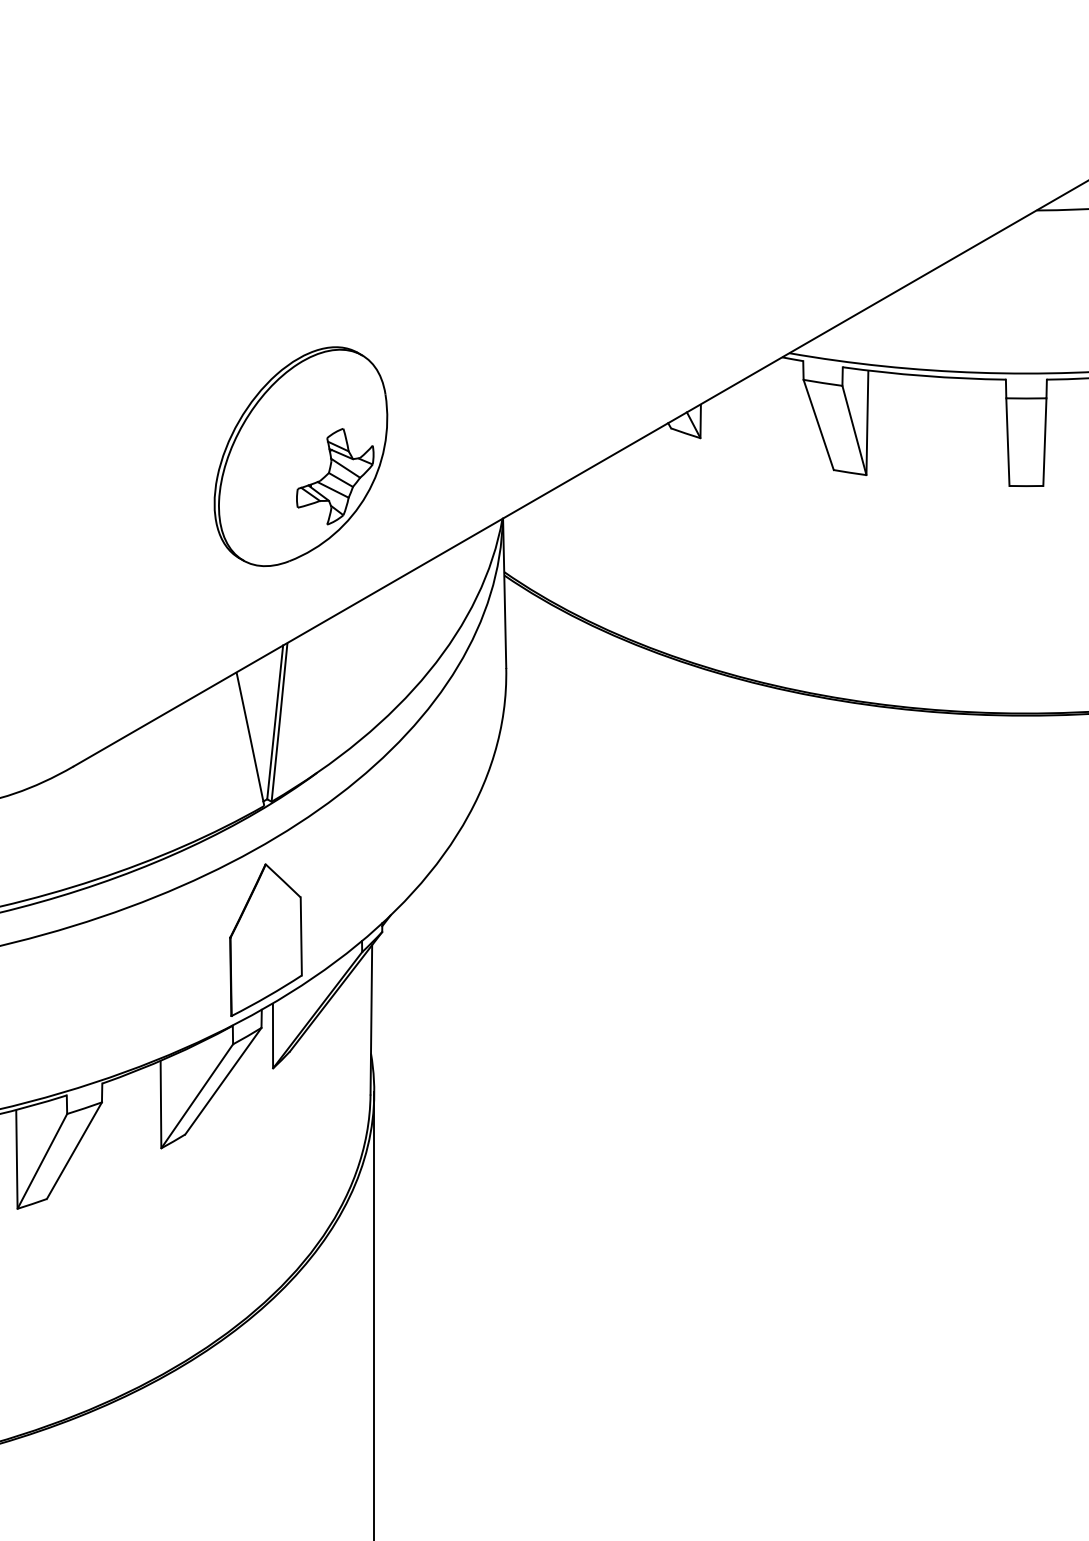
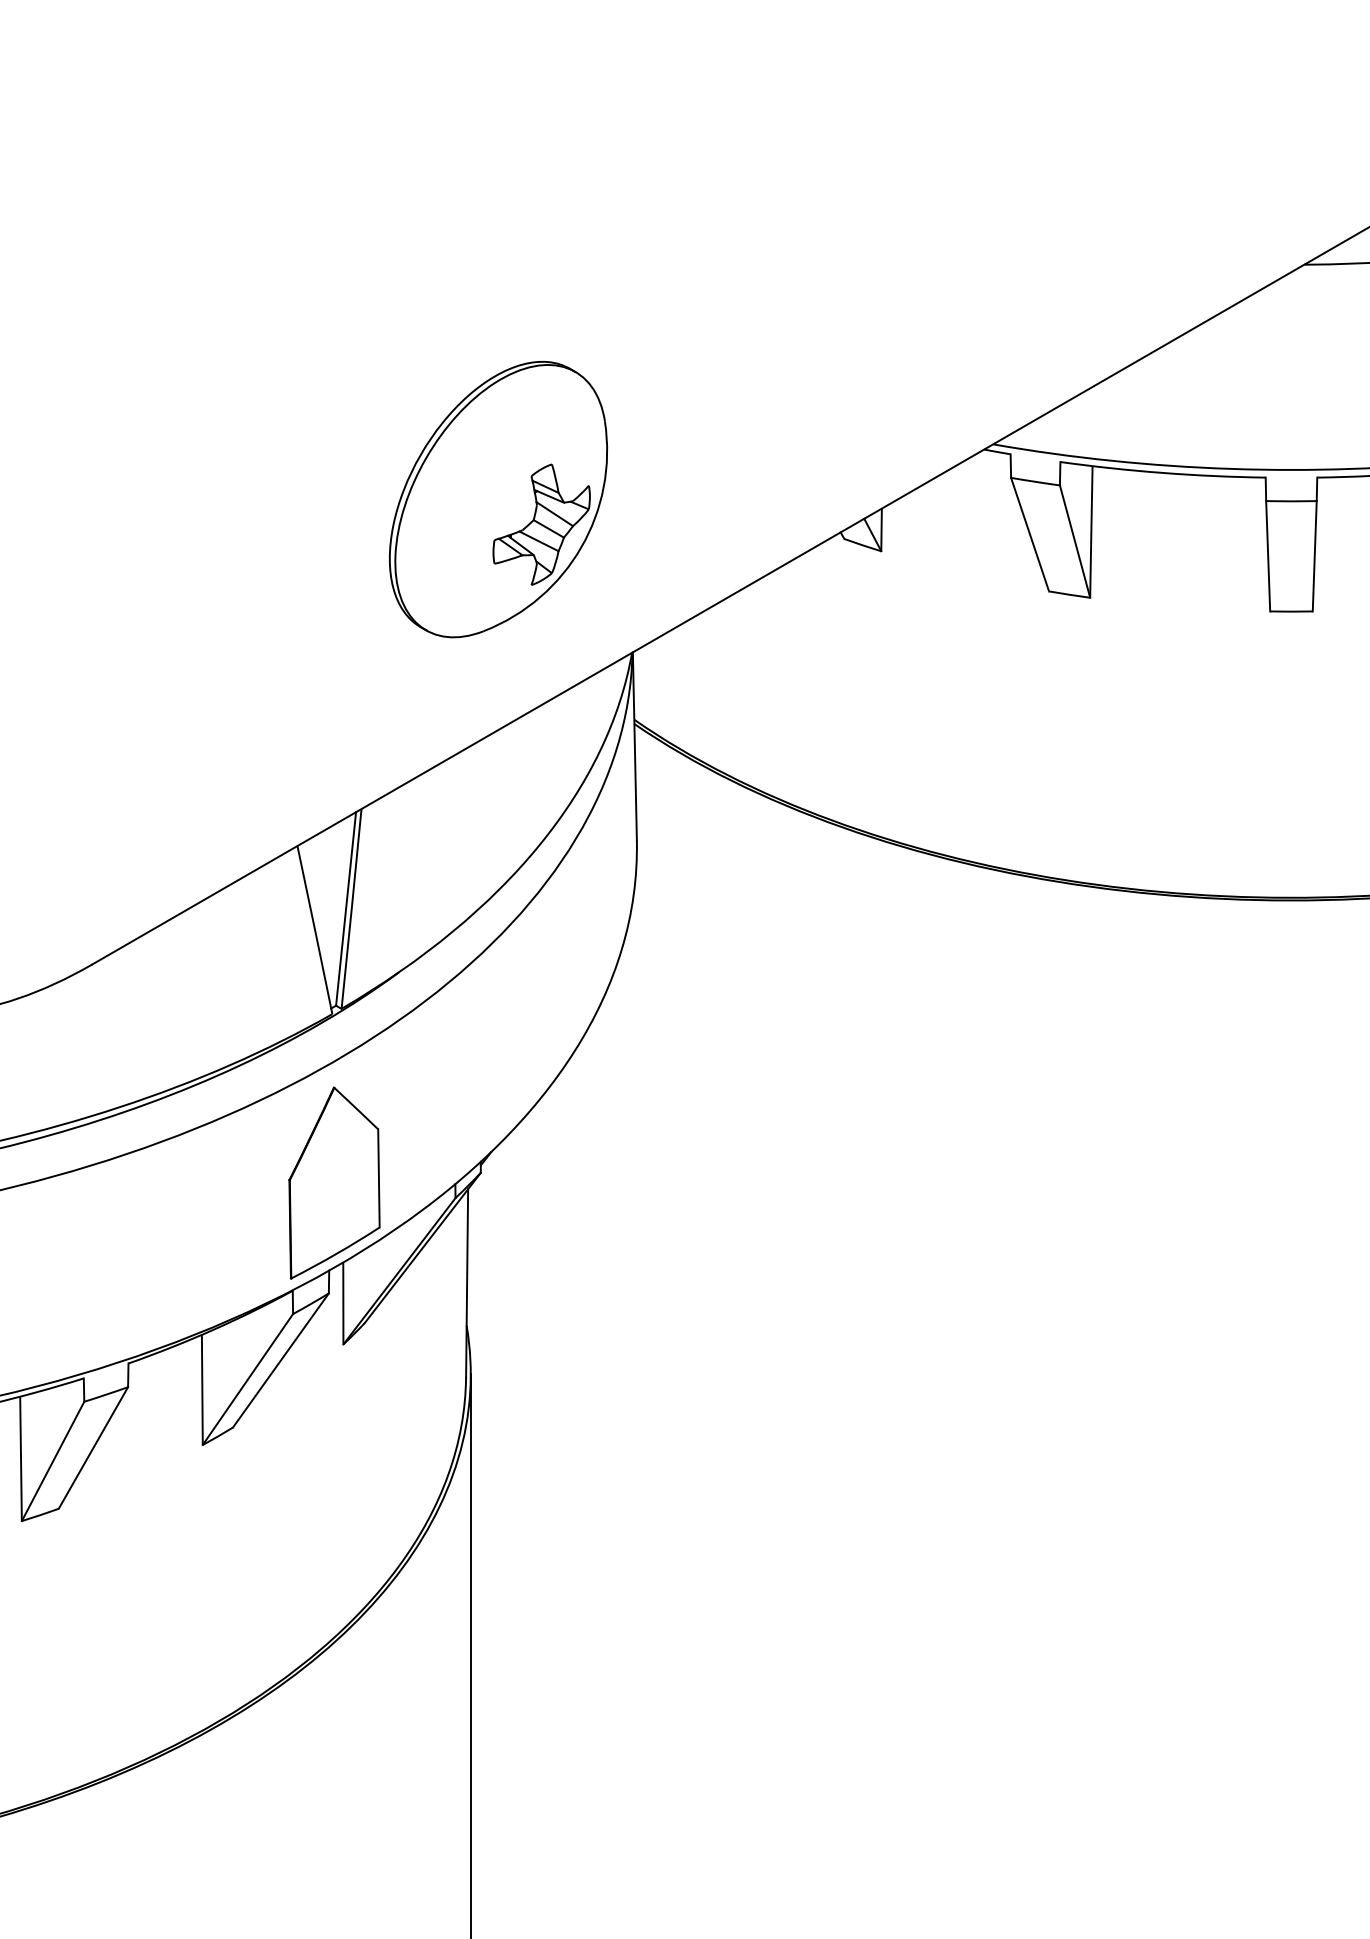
part: (300, 456) -> (498, 499), moved

